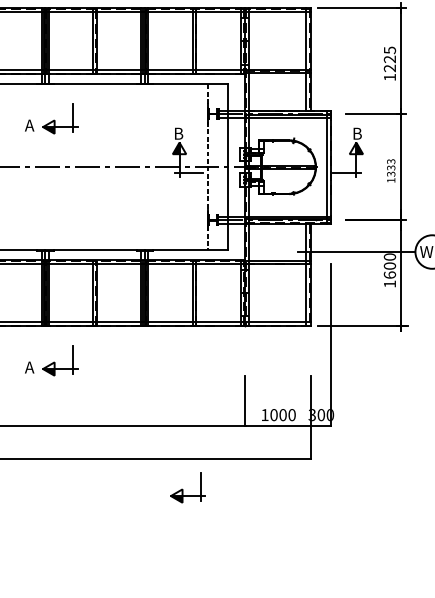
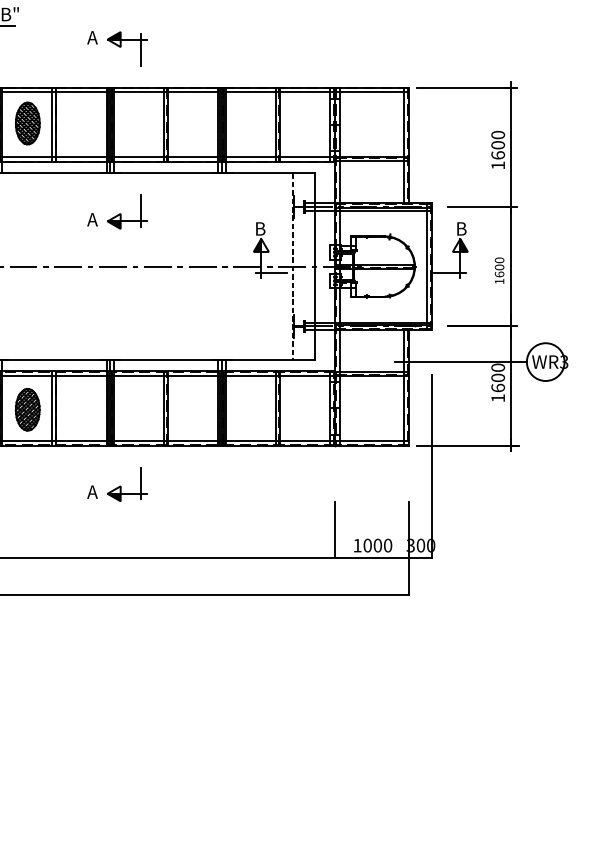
text: (390, 58) -> (498, 144), 1225 -> 1600
text: (391, 168) -> (499, 267), 1333 -> 1600
part: (183, 489) -> (265, 629), removed

